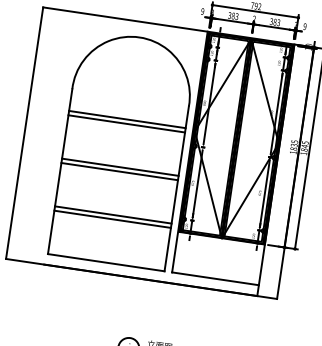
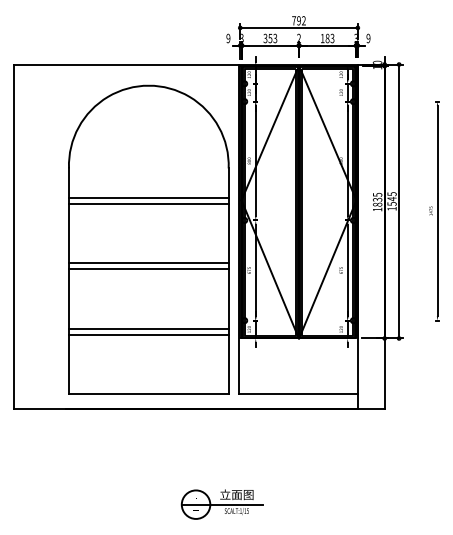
text: (233, 15) -> (270, 37), 383 -> 353
text: (271, 21) -> (322, 38), 383 -> 183
text: (304, 149) -> (391, 203), 1845 -> 1545

